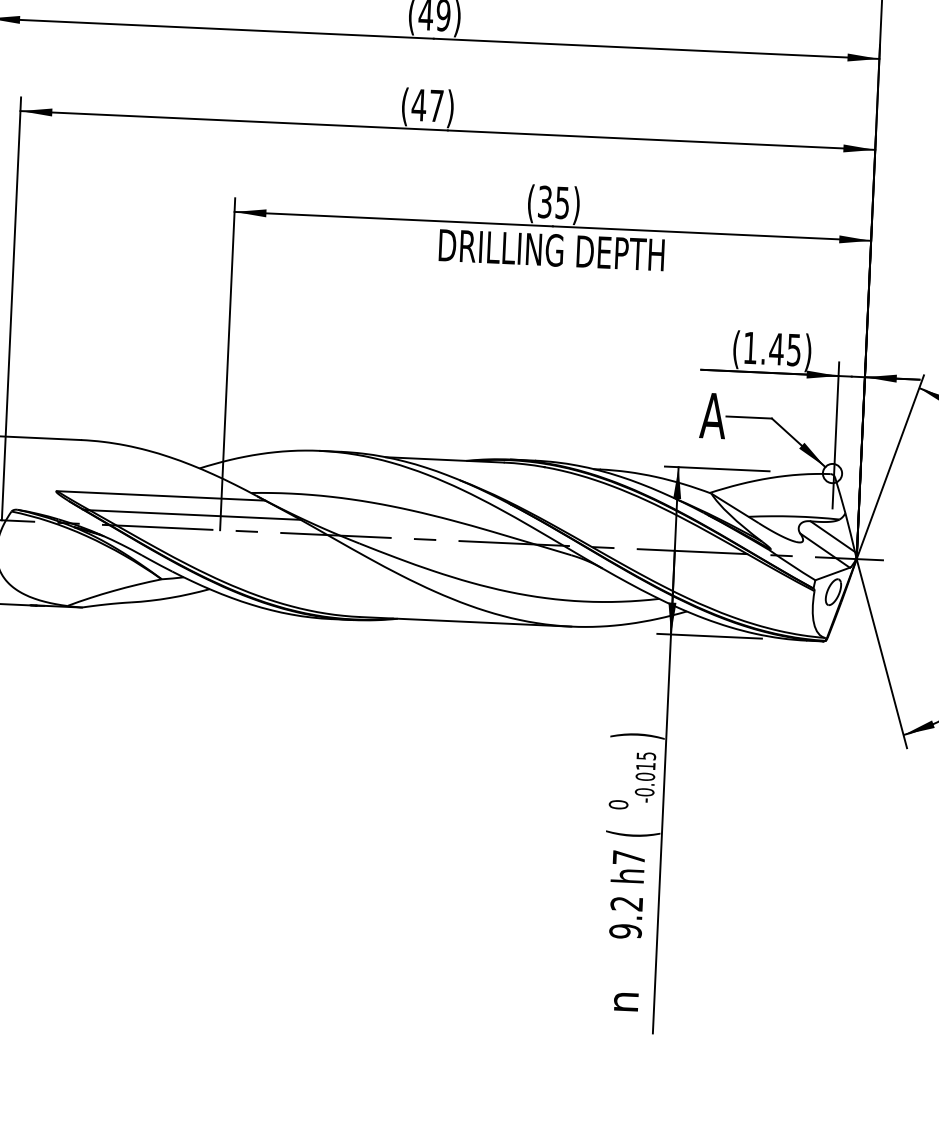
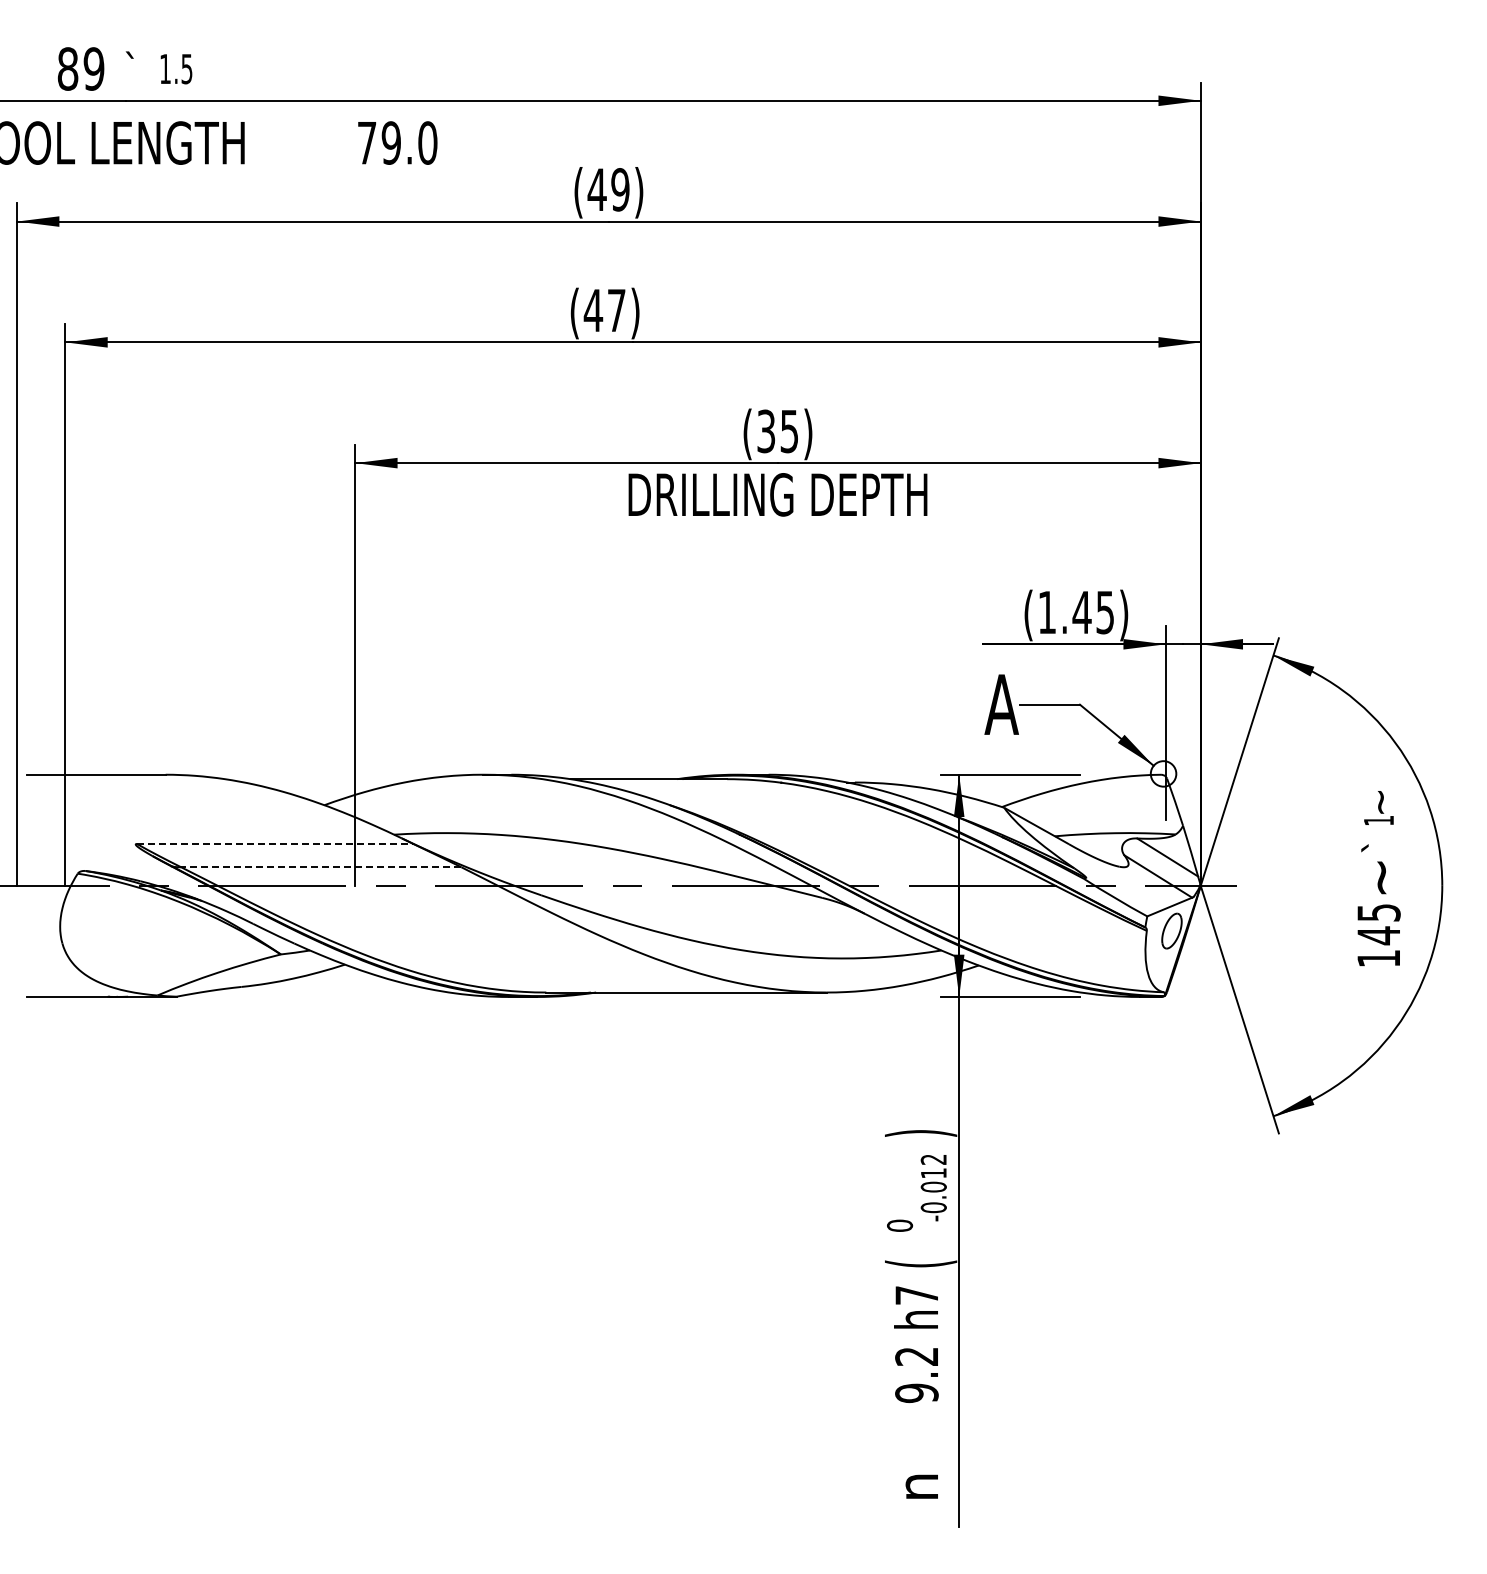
line: (161, 495) -> (275, 843), solid -> dashed
line: (194, 515) -> (320, 867), solid -> dashed
text: (646, 755) -> (933, 1159), -0.015 -> -0.012

